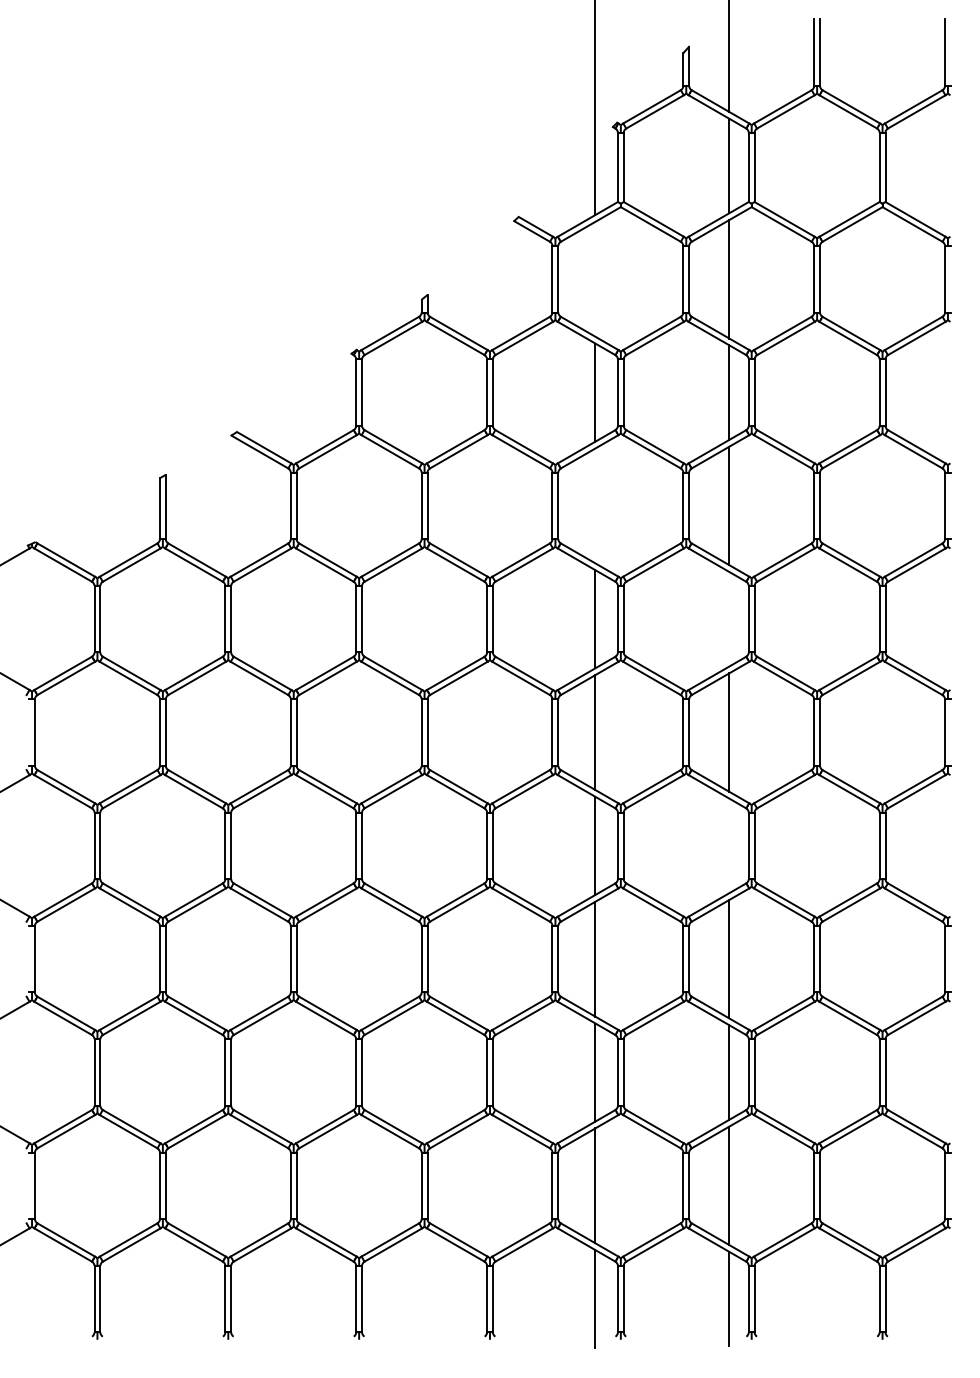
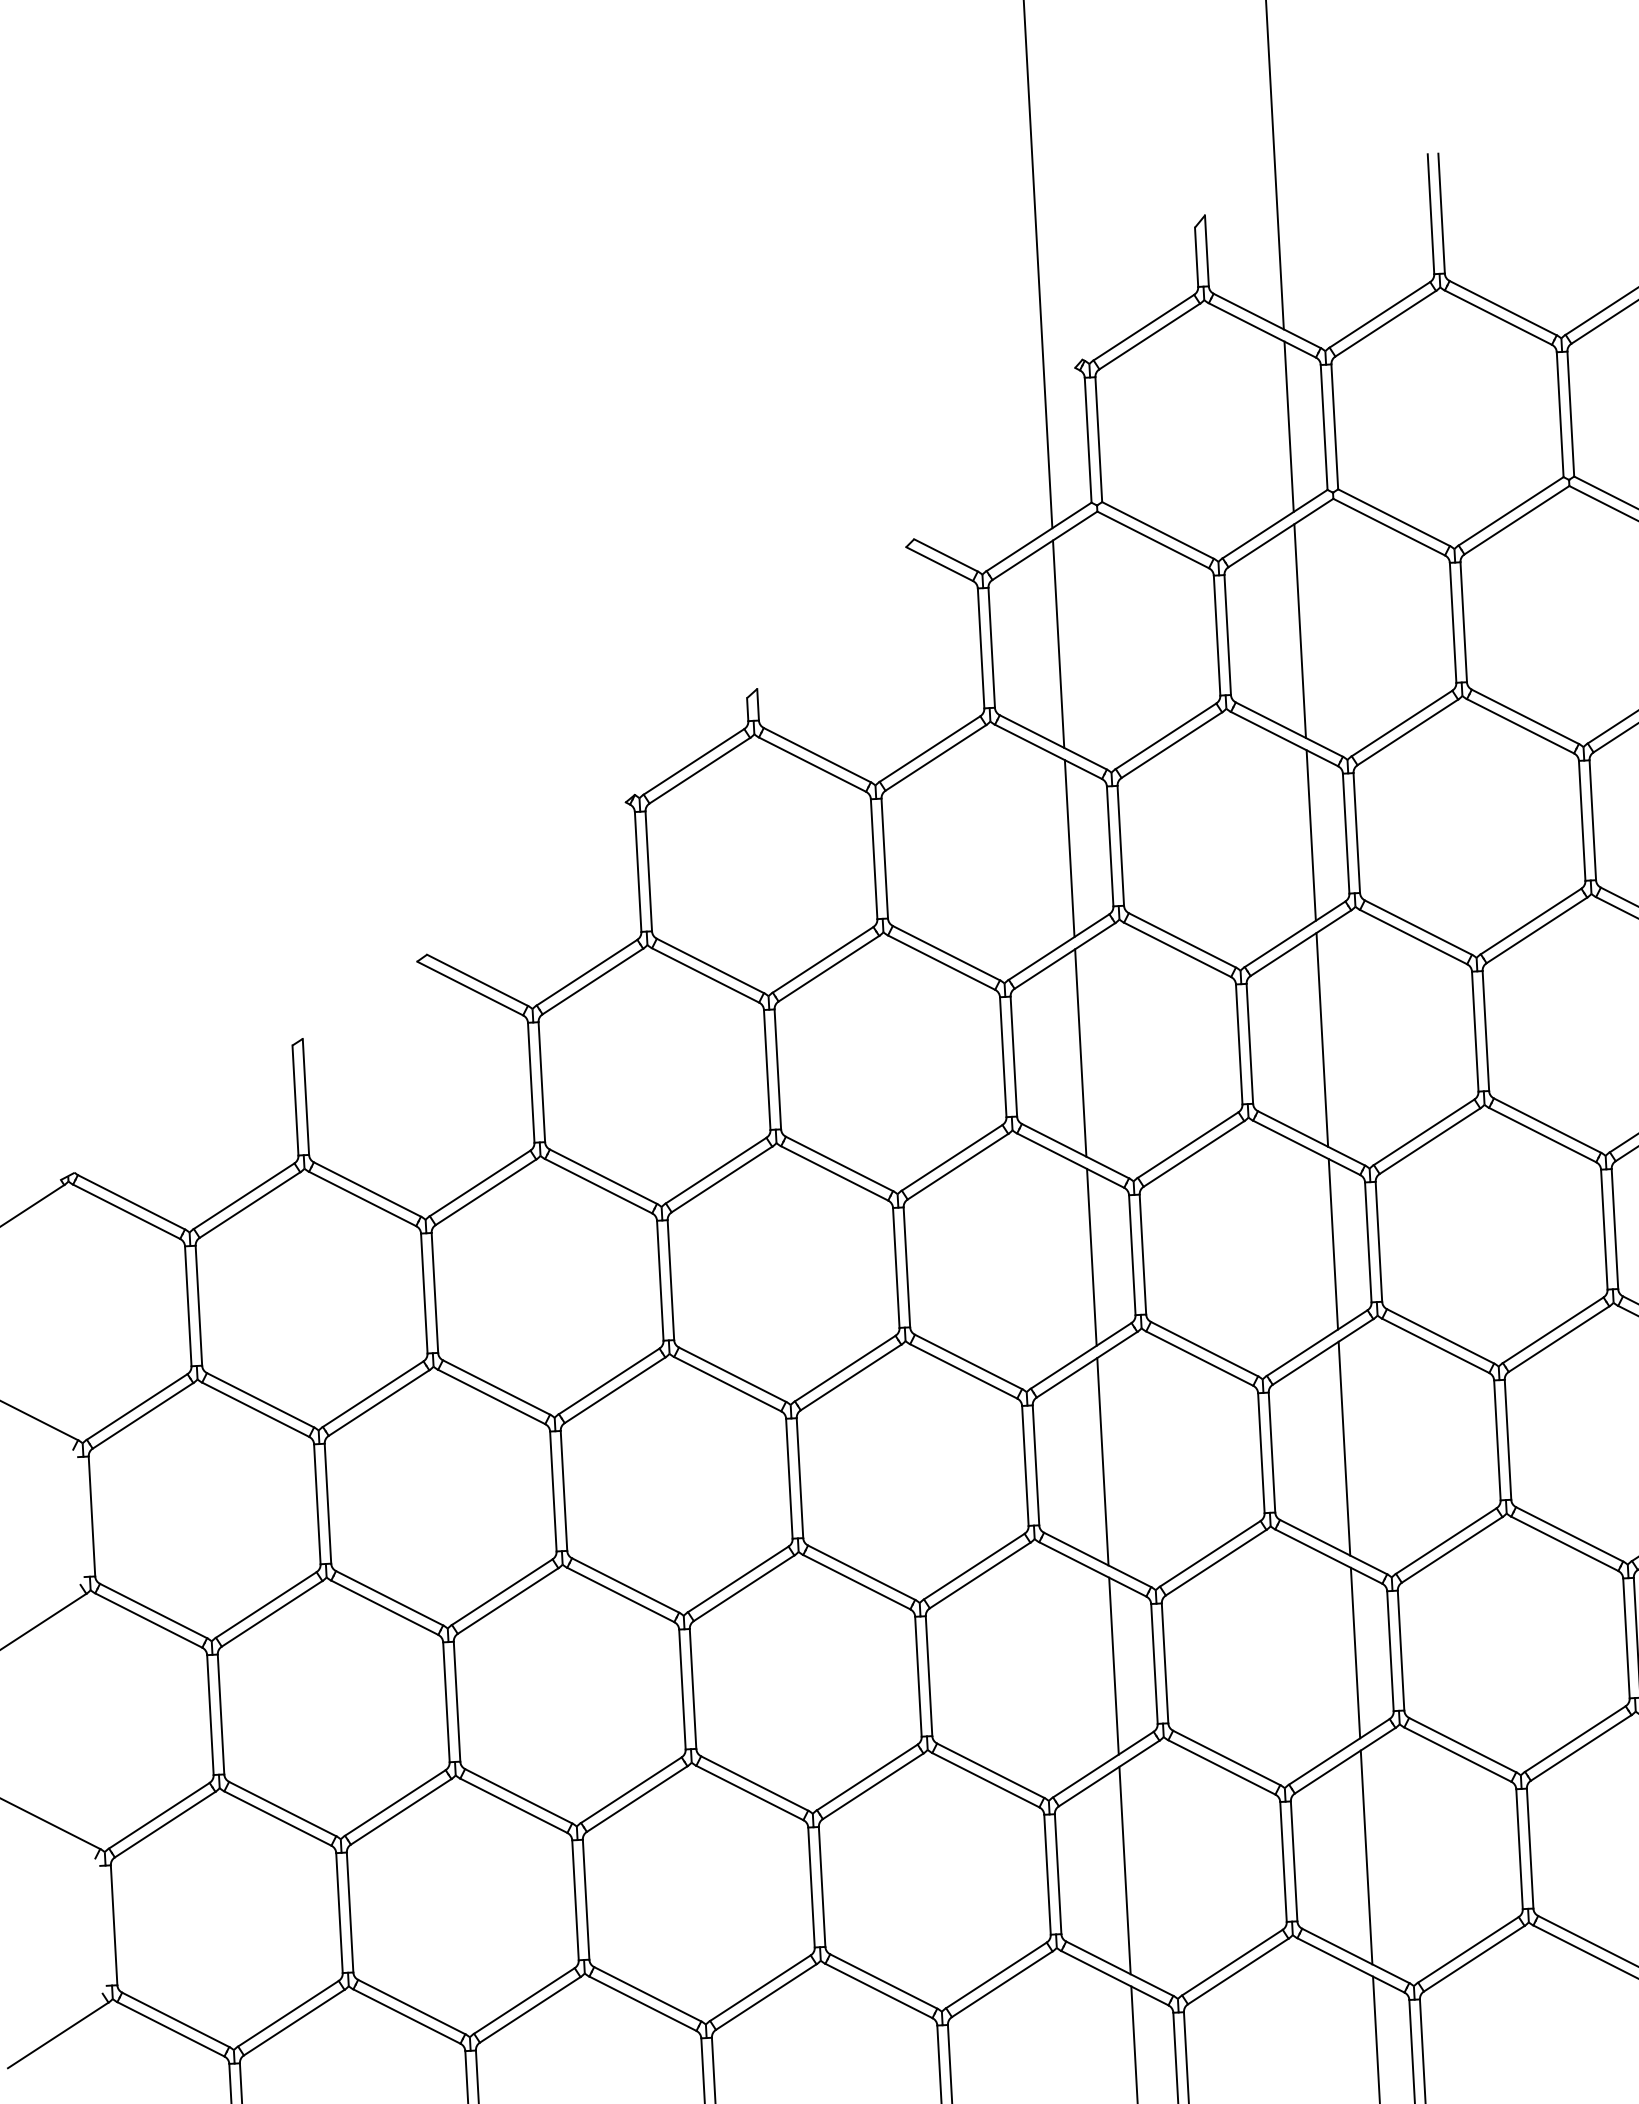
line: (595, 278) -> (1058, 642), added
line: (595, 505) -> (1080, 1052), added
line: (729, 619) -> (1333, 1244), added
line: (729, 845) -> (1355, 1652), added

